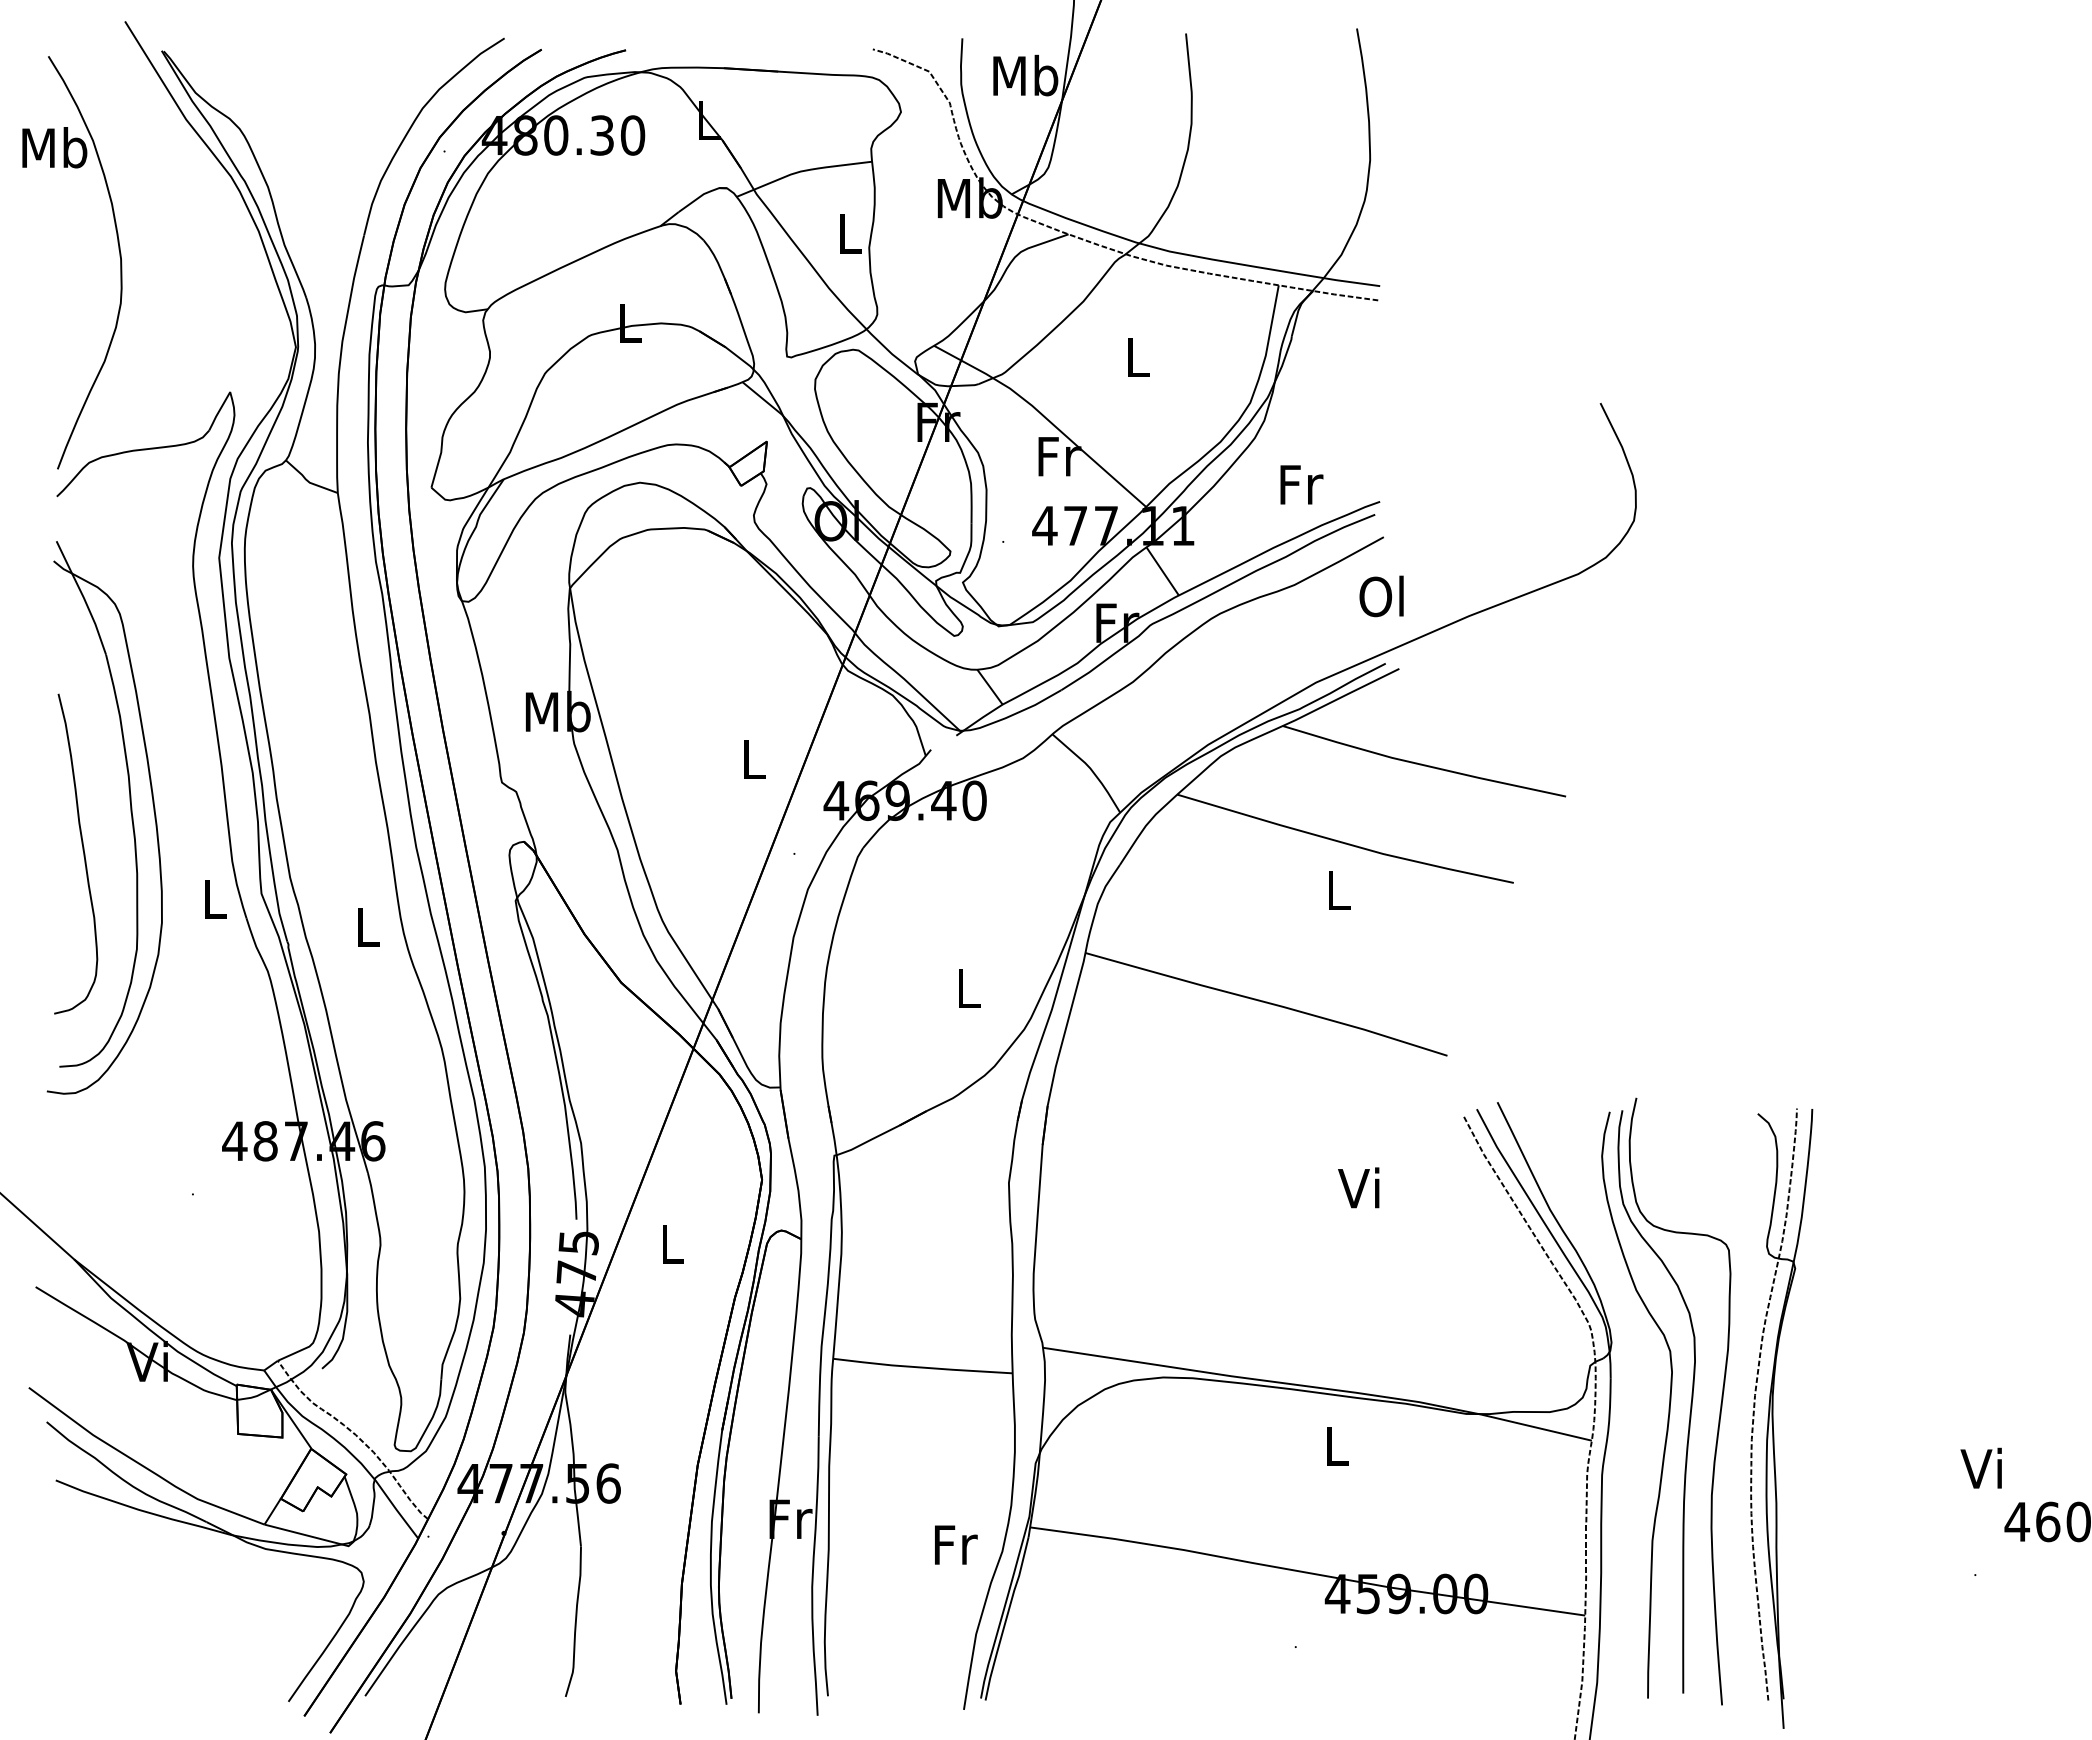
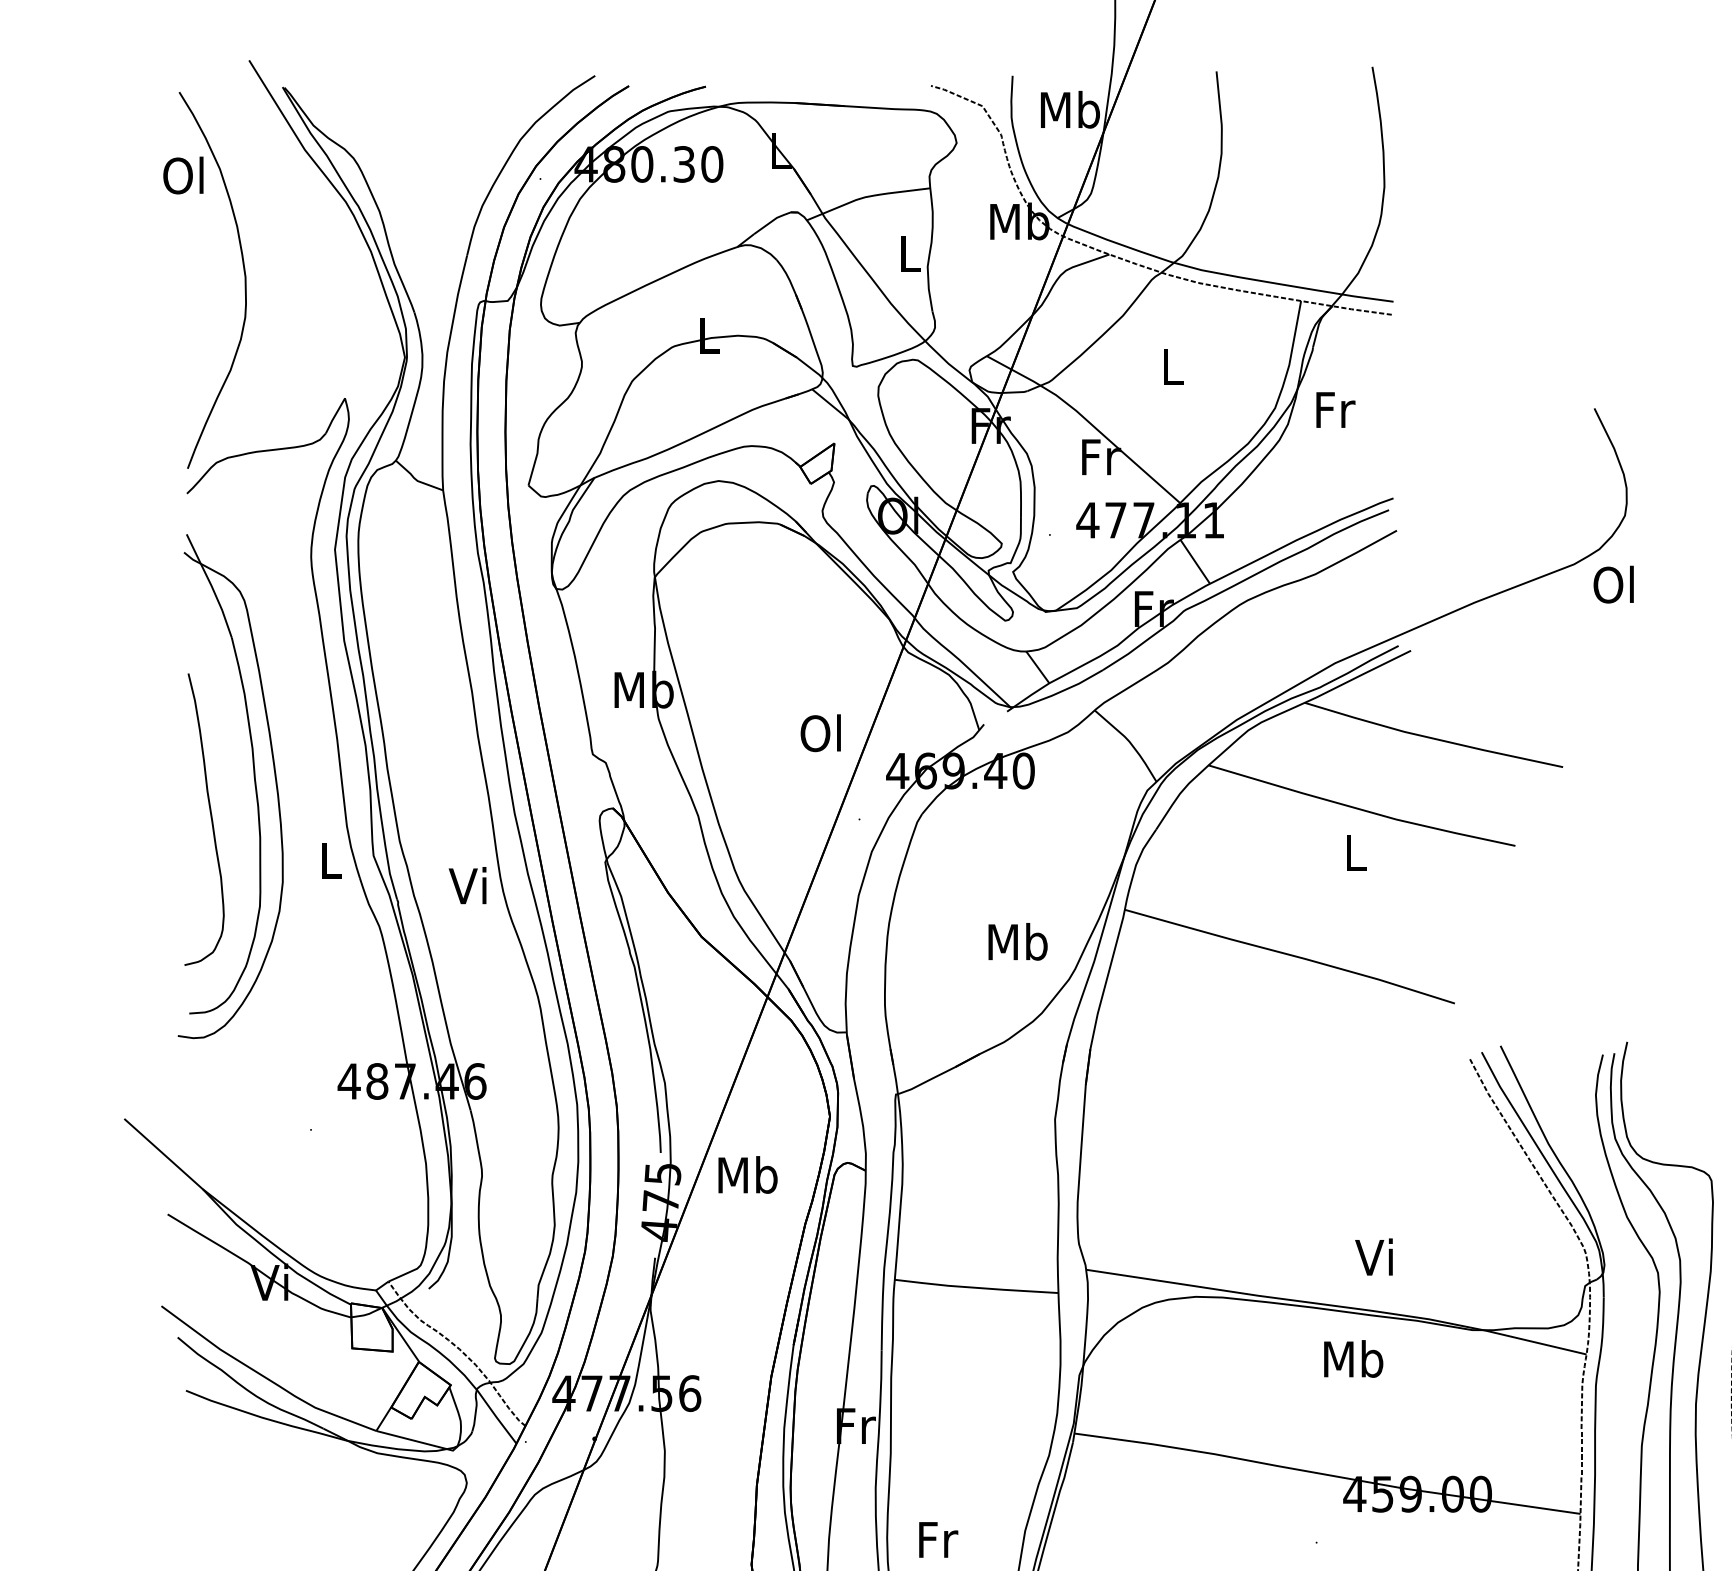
text: (54, 147) -> (184, 175), Mb -> Ol
text: (1301, 484) -> (1335, 409), moved
text: (1381, 596) -> (1613, 584), moved
text: (751, 759) -> (820, 733), L -> Ol
text: (364, 926) -> (467, 885), L -> Vi
text: (968, 987) -> (1018, 941), L -> Mb
text: (1358, 1187) -> (1373, 1256), moved
text: (671, 1243) -> (747, 1174), L -> Mb
text: (1336, 1445) -> (1353, 1358), L -> Mb
text: (956, 1544) -> (938, 1539), moved

